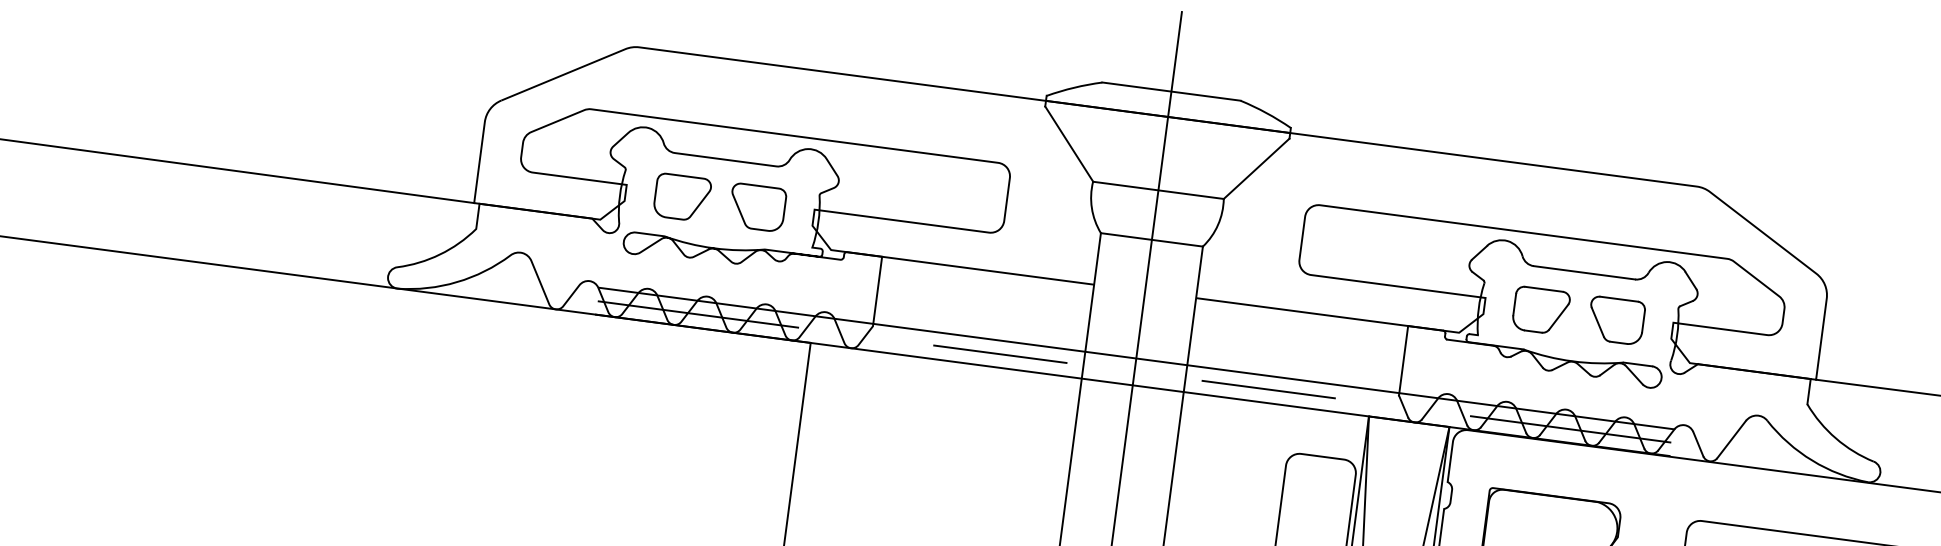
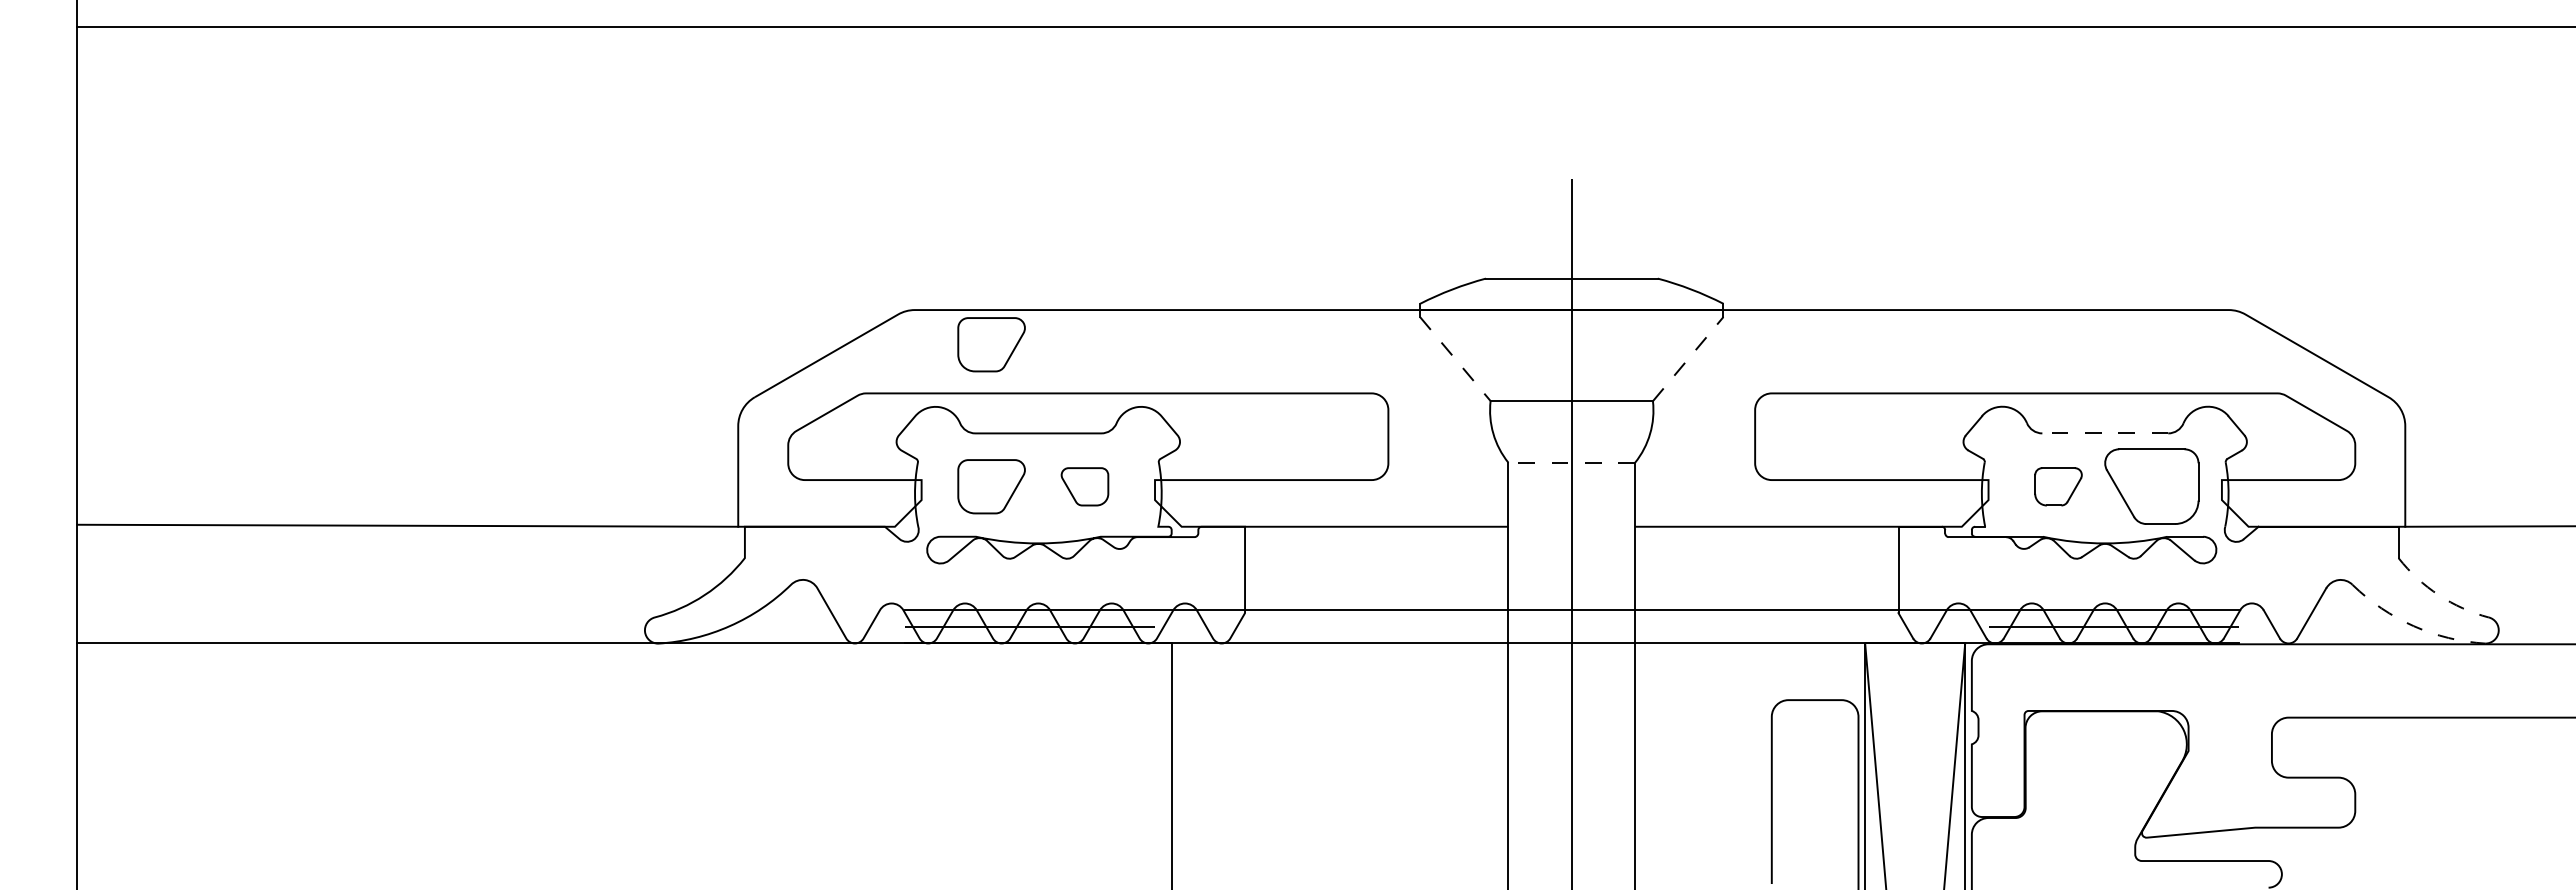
part: (697, 83) -> (991, 344), added
line: (1069, 144) -> (1455, 359), solid -> dashed
line: (1256, 169) -> (1688, 359), solid -> dashed
part: (757, 207) -> (1084, 486), size x0.7
line: (1151, 239) -> (1571, 462), solid -> dashed
line: (1584, 272) -> (2105, 433), solid -> dashed
part: (1541, 310) -> (2058, 486), size x0.7
part: (1616, 320) -> (2151, 486), size x1.4
line: (999, 353) -> (1404, 626), removed
line: (1268, 389) -> (1738, 626), removed
arc: (1835, 438) -> (2438, 595), solid -> dashed
arc: (1812, 460) -> (2413, 626), solid -> dashed

